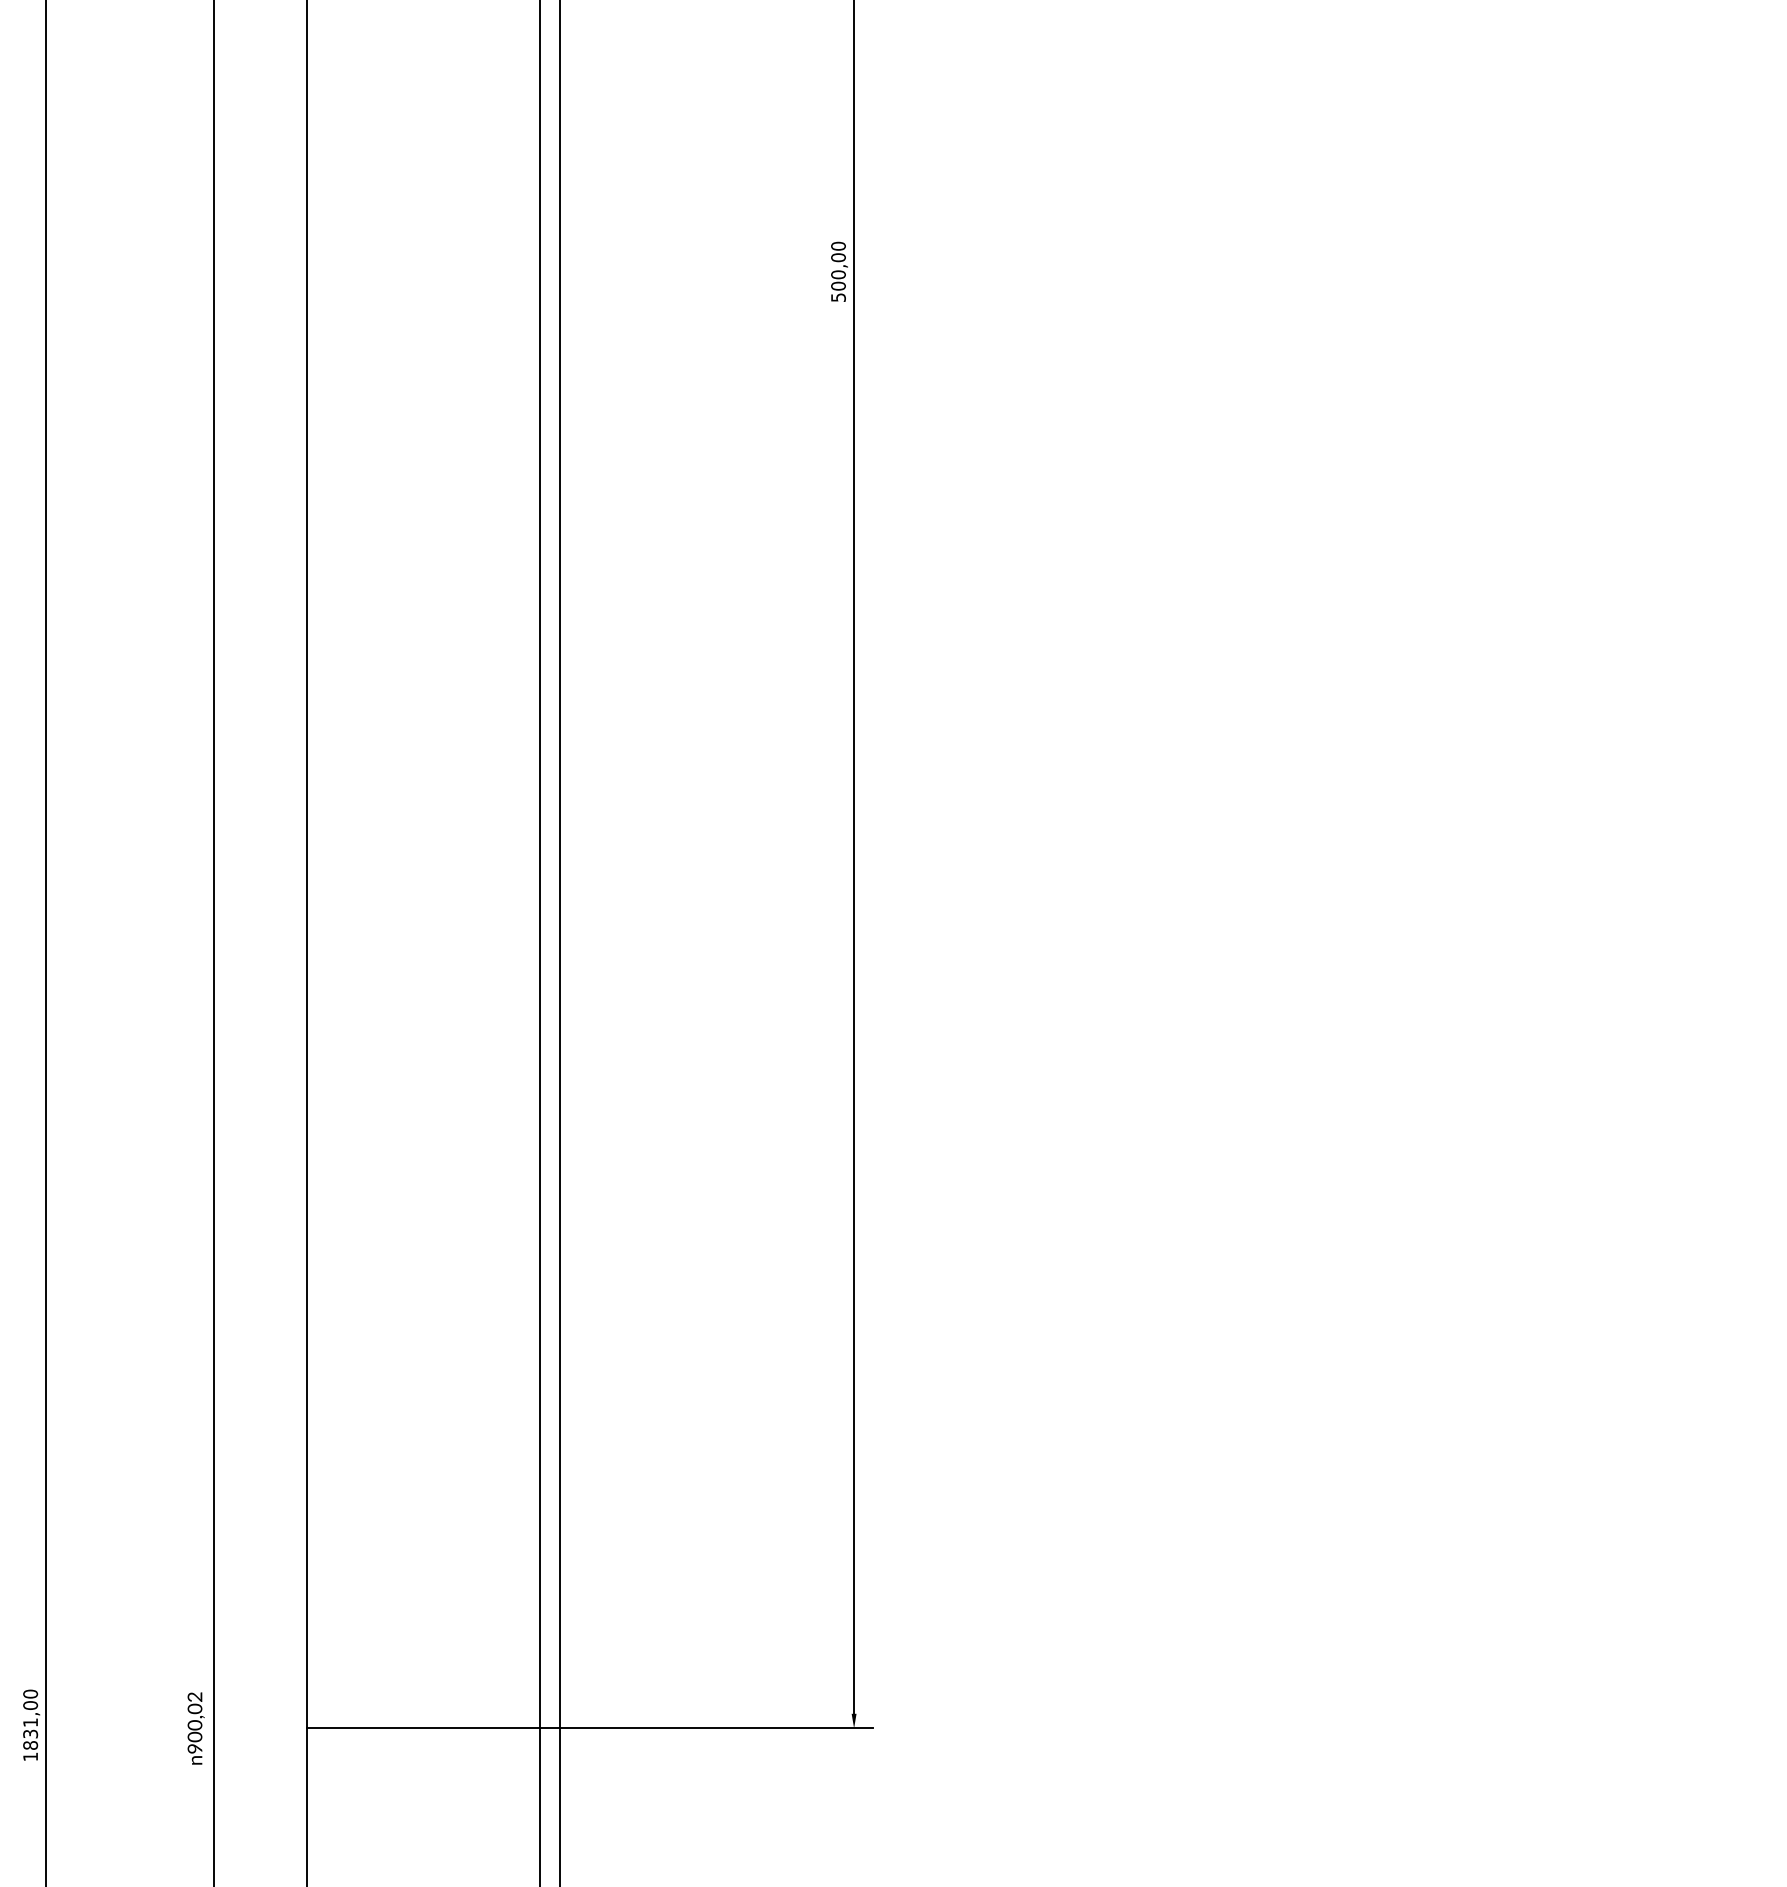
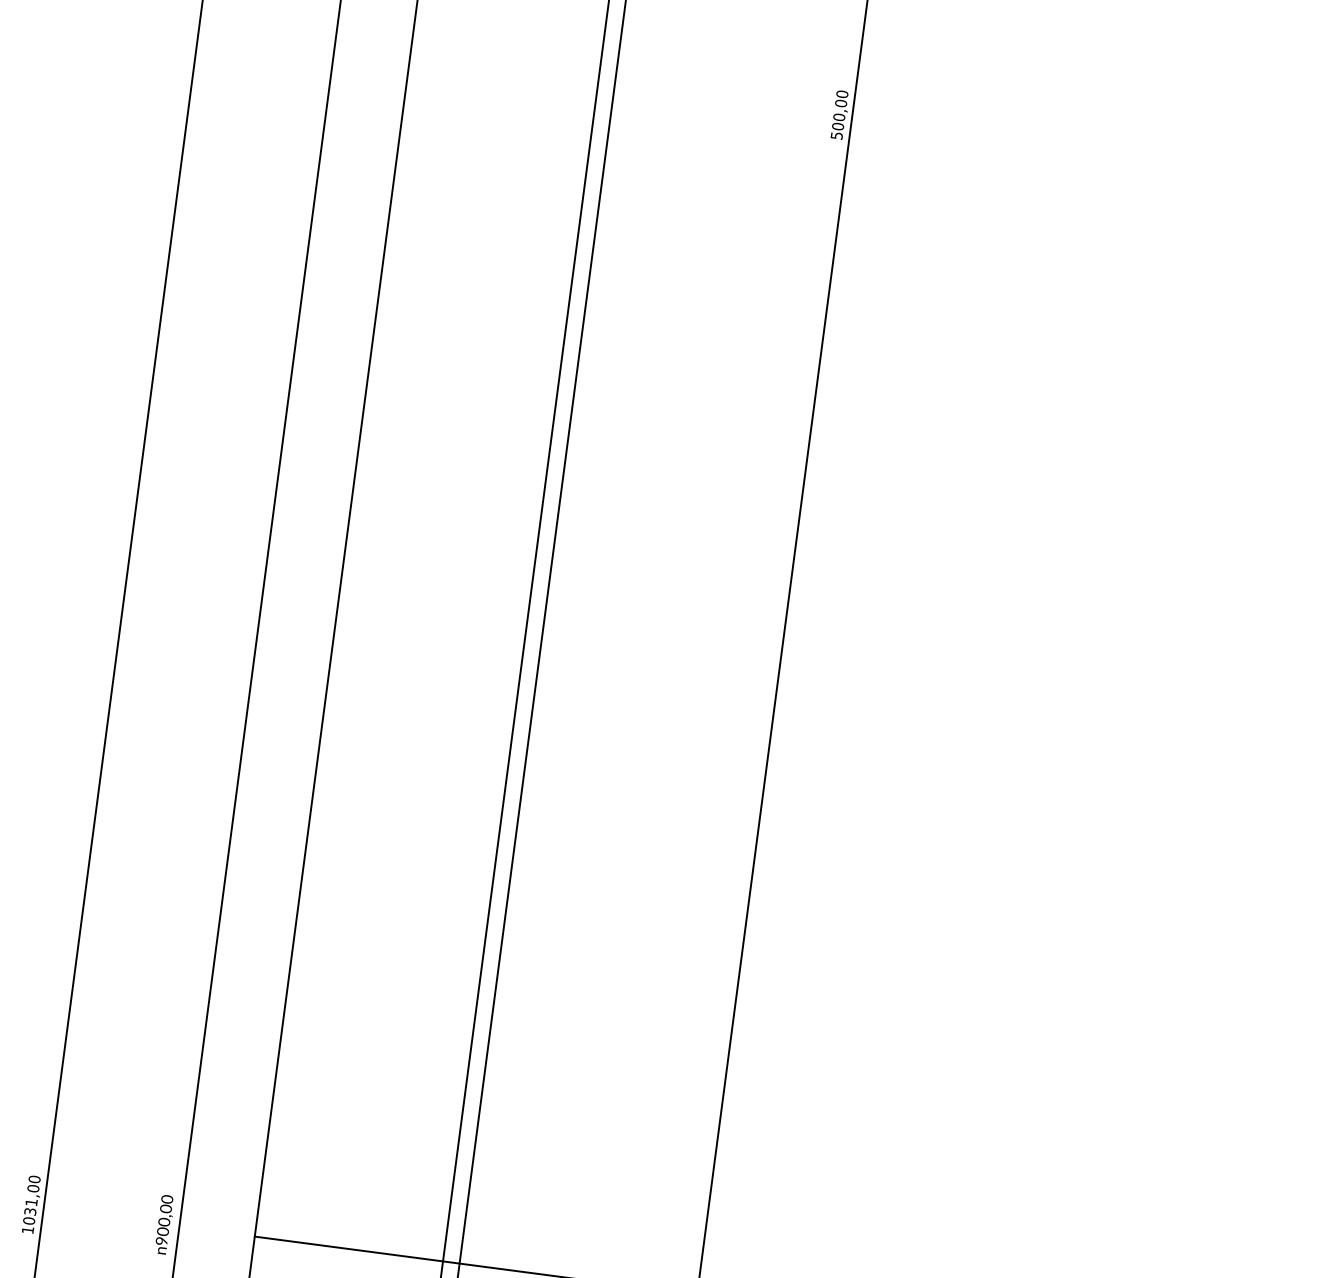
text: (195, 1697) -> (167, 1199), 900,02 -> 900,00
text: (30, 1745) -> (29, 1221), 1831,00 -> 1031,00

